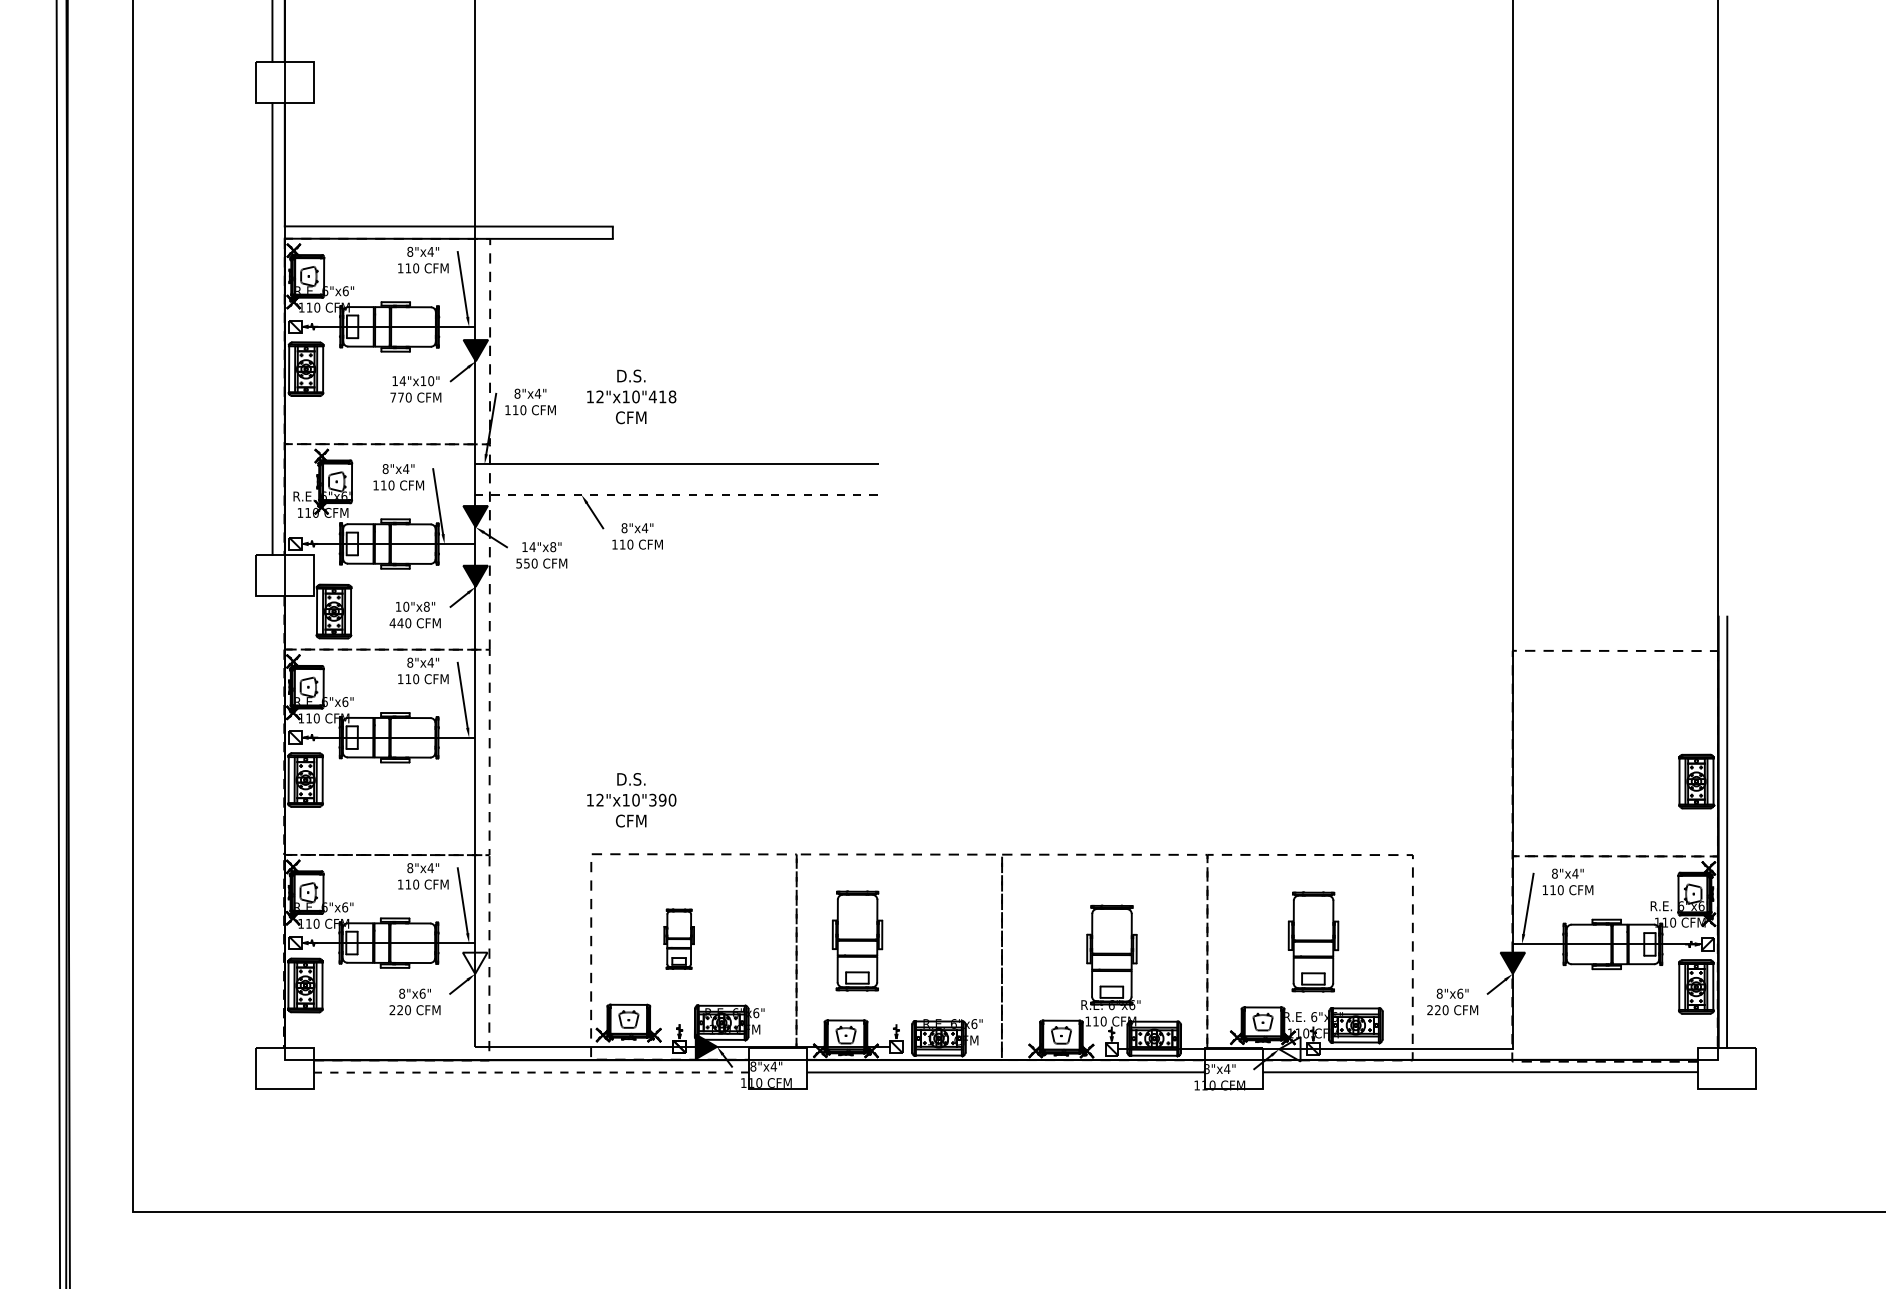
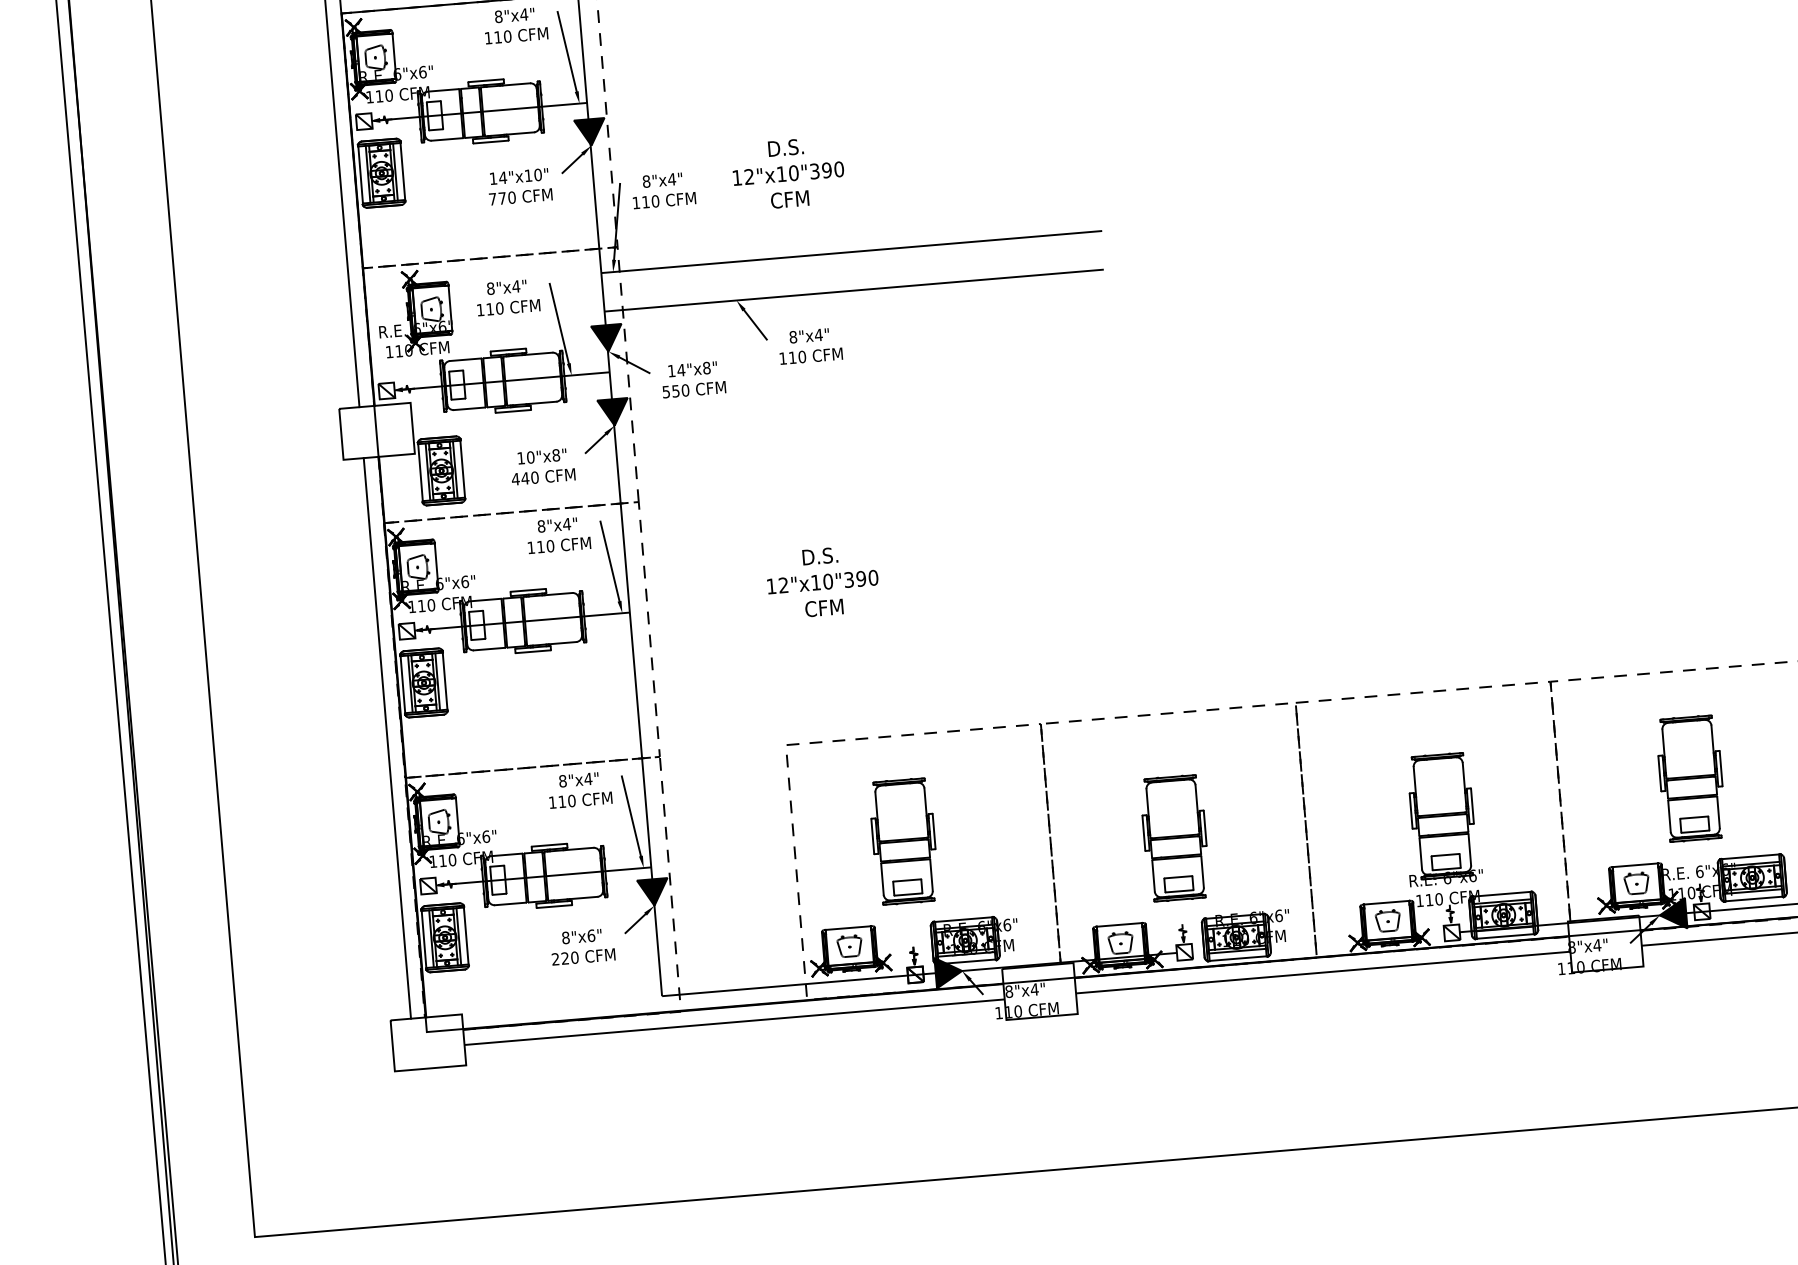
text: (662, 396) -> (826, 169), 418 -> 390
line: (675, 494) -> (853, 290), dashed -> solid
text: (631, 800) -> (822, 582), moved
line: (272, 821) -> (387, 737), added
part: (678, 938) -> (902, 840), size x1.67
part: (857, 940) -> (1175, 837), moved
fill: (474, 962) -> (652, 891), added
fill: (1289, 1048) -> (1672, 913), added
line: (531, 1072) -> (734, 1022), dashed -> solid

